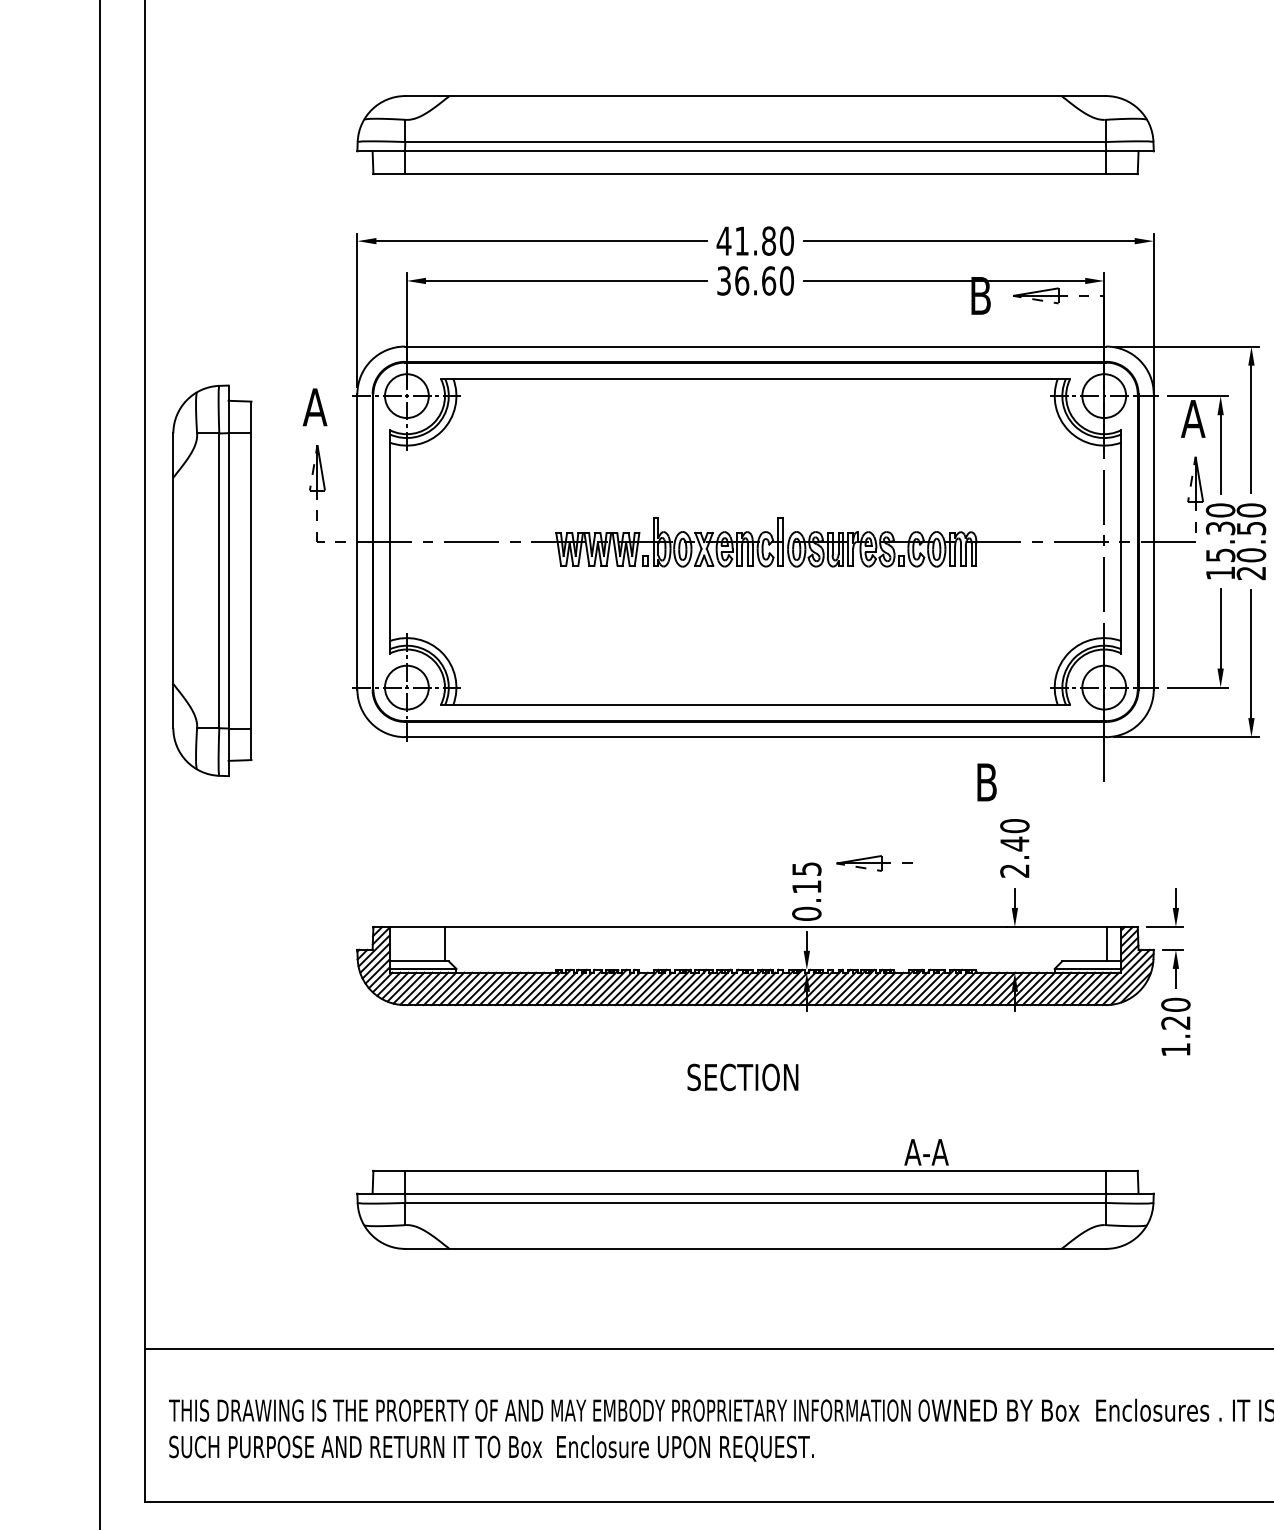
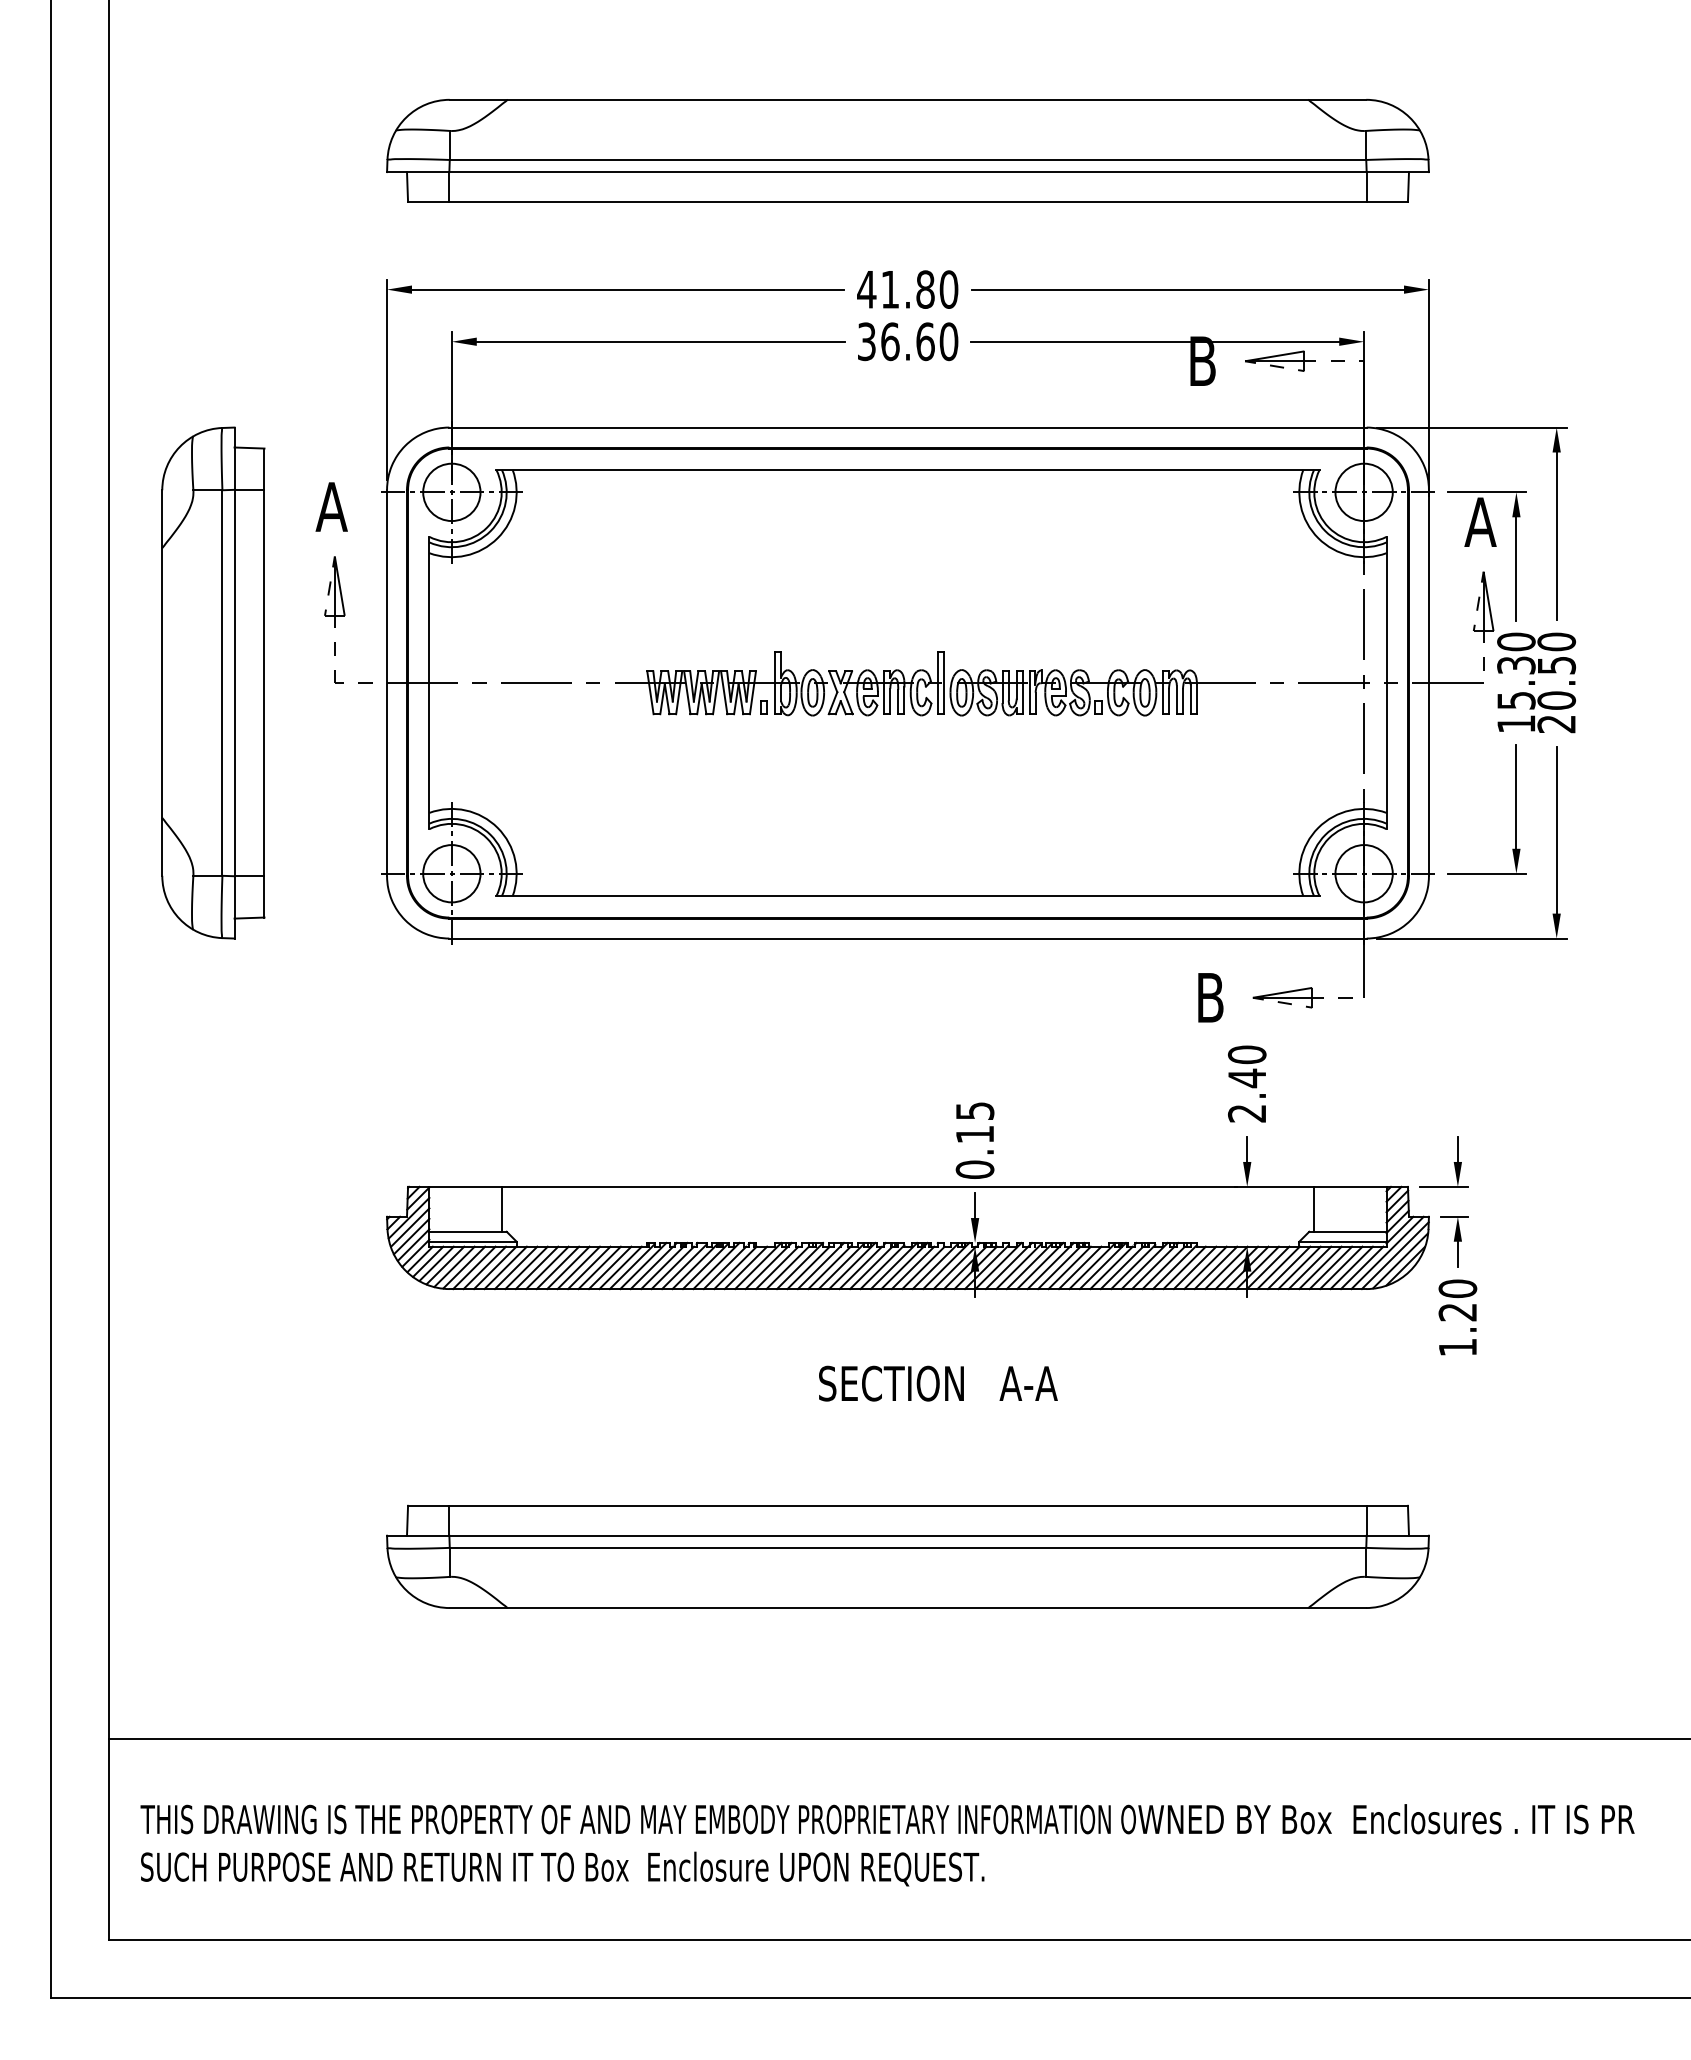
part: (212, 580) -> (213, 682), moved
part: (874, 863) -> (1302, 997), moved
line: (1107, 943) -> (1314, 1208), moved
text: (926, 1152) -> (1028, 1383), moved

